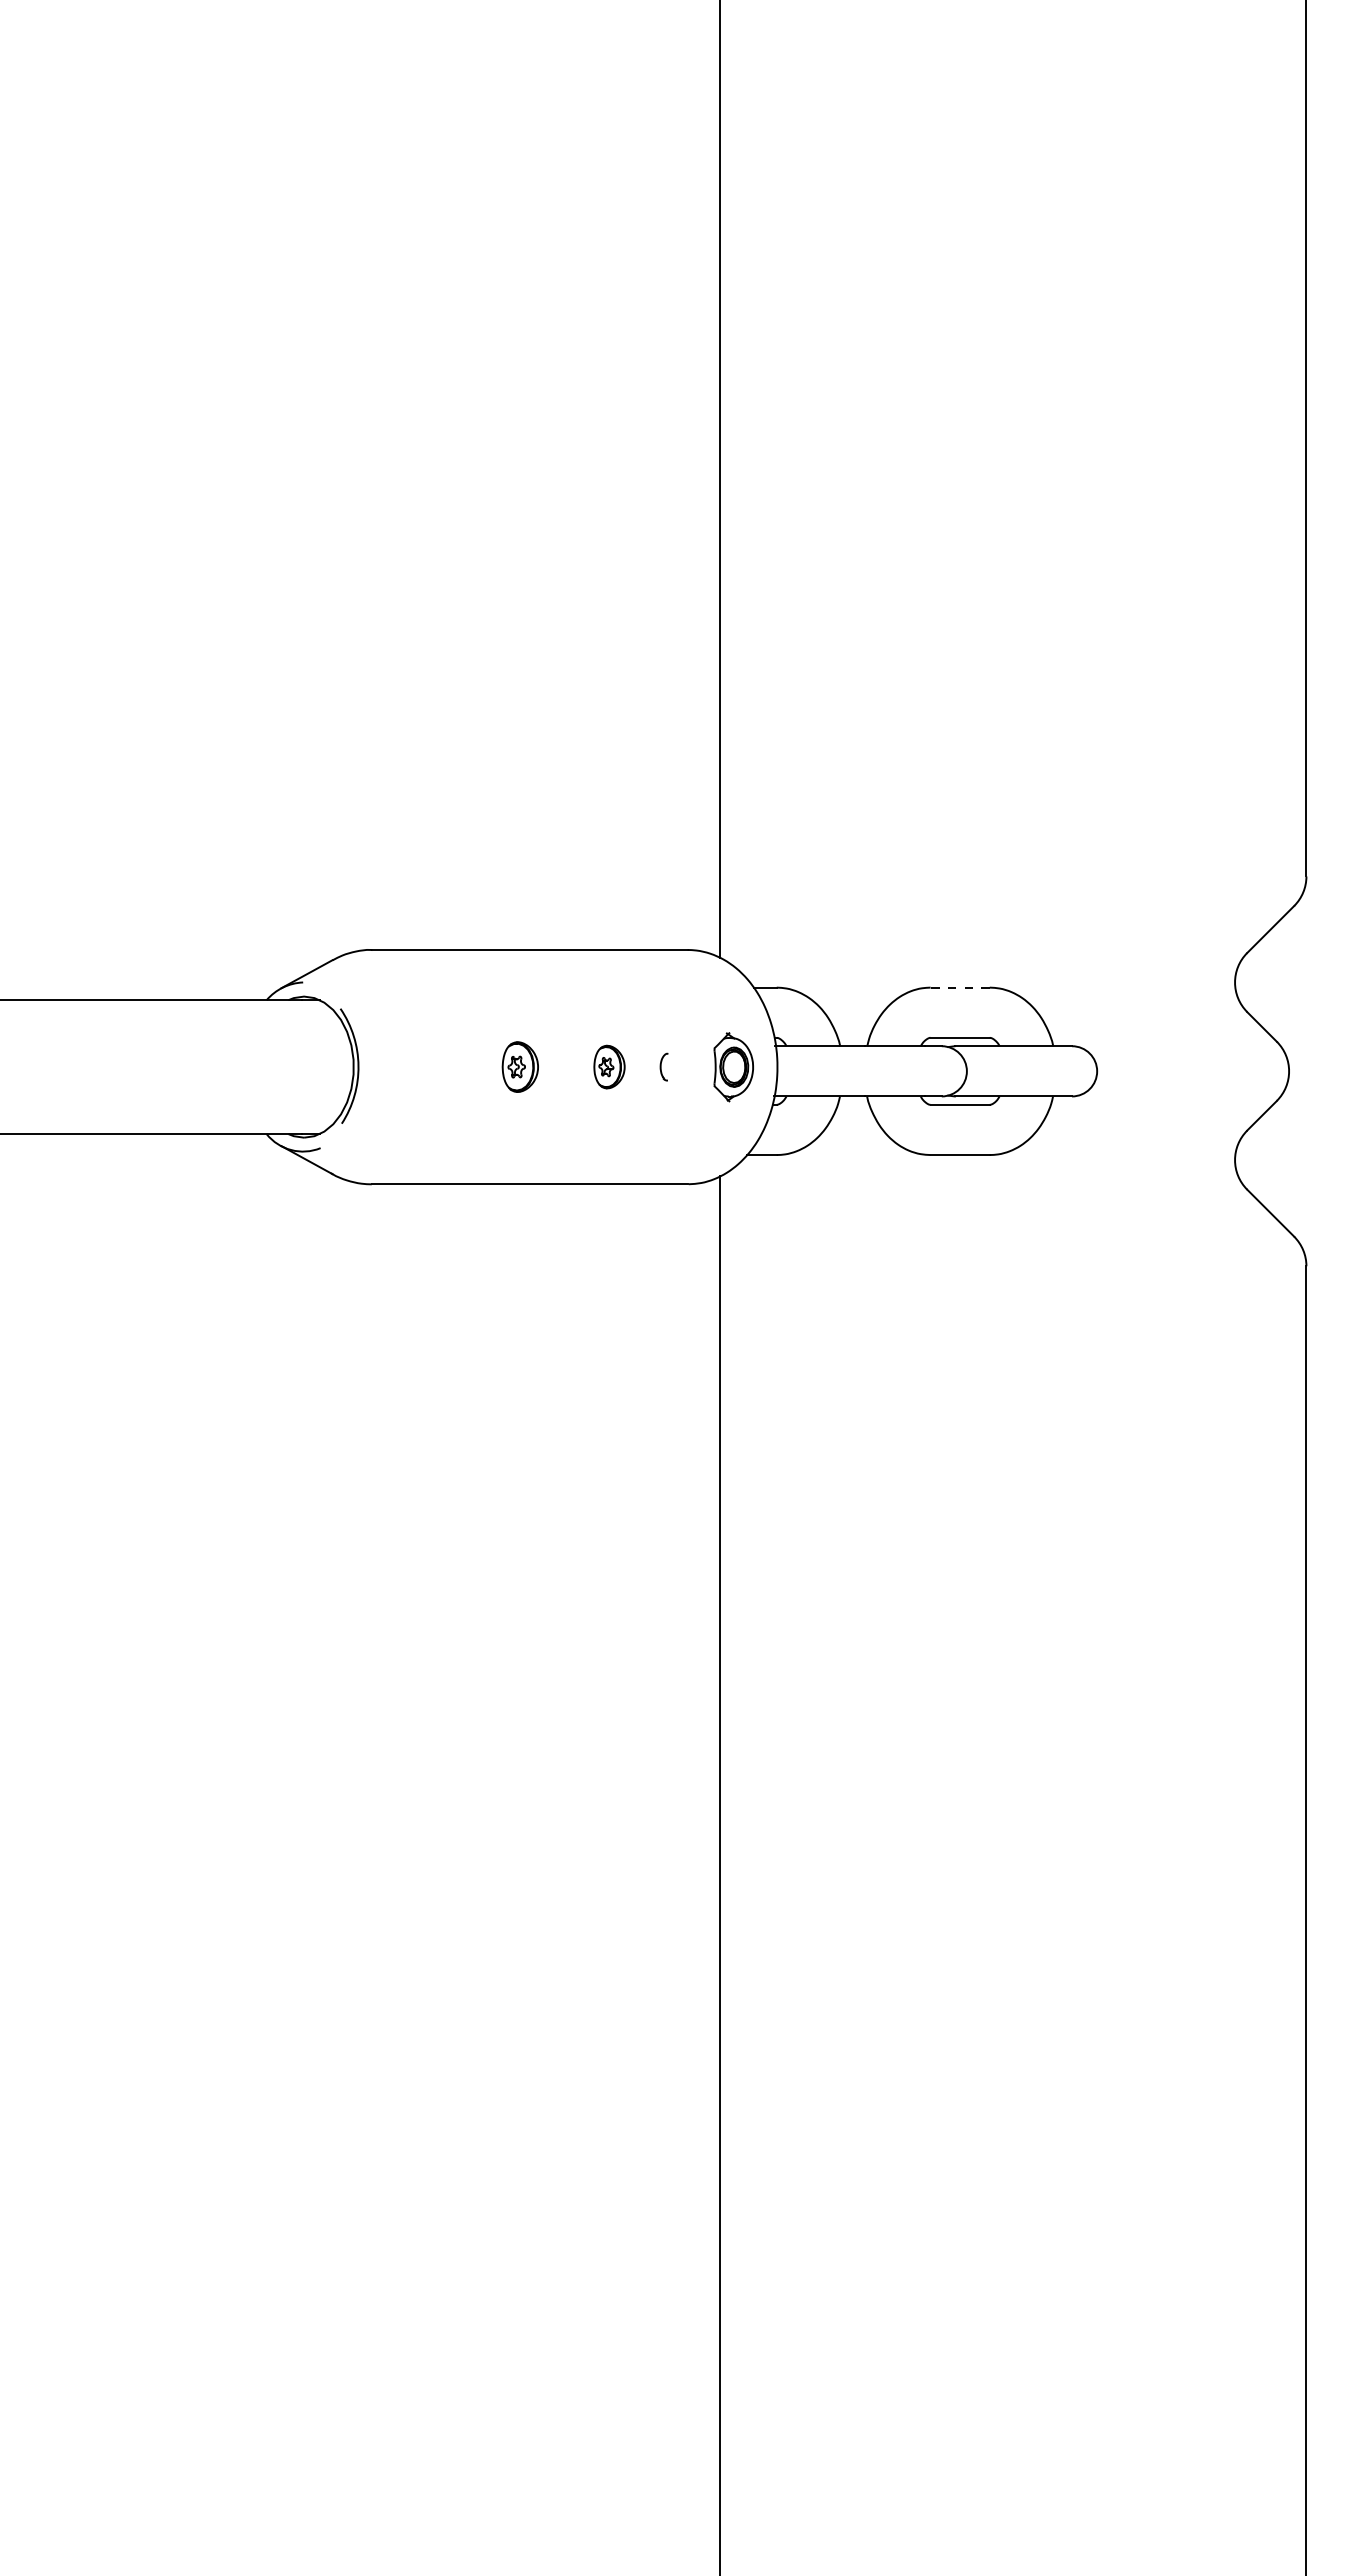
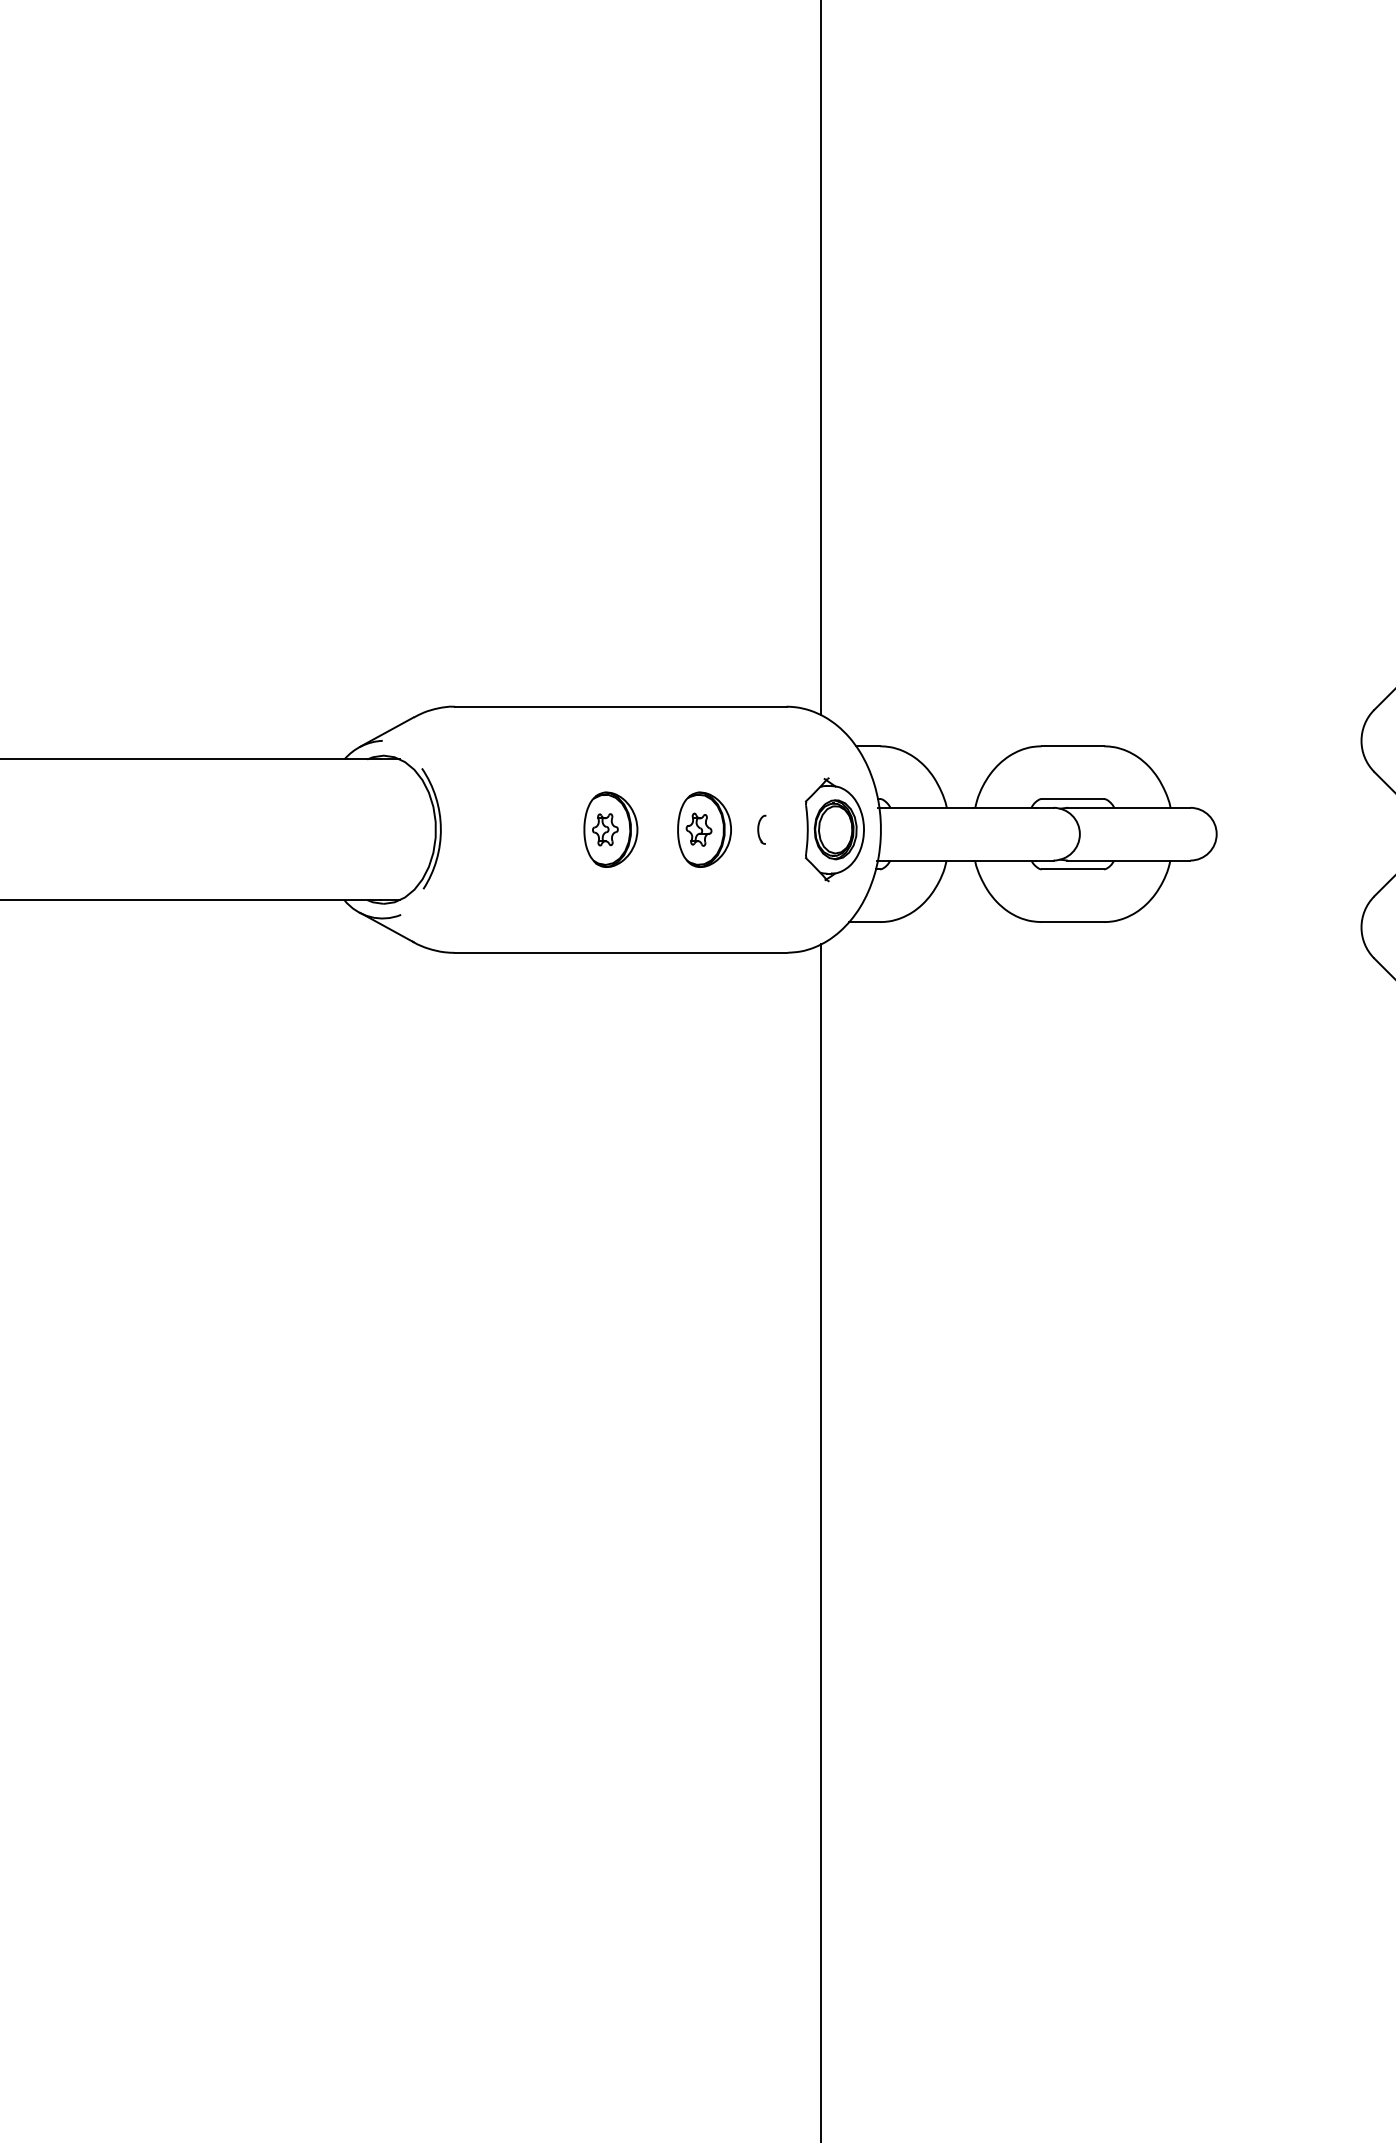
line: (960, 987) -> (1073, 746), dashed -> solid
part: (520, 1066) -> (611, 829), size x1.43
part: (609, 1066) -> (704, 829), size x1.67
part: (733, 1067) -> (834, 830), size x1.43

